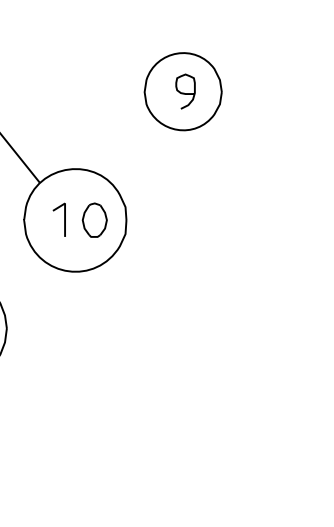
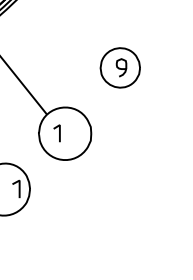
part: (95, 219) -> (75, 133), removed

